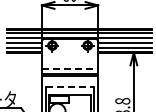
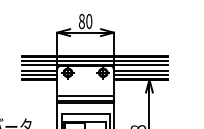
line: (70, 69) -> (86, 96), dashed -> solid
line: (69, 87) -> (85, 114), dashed -> solid

